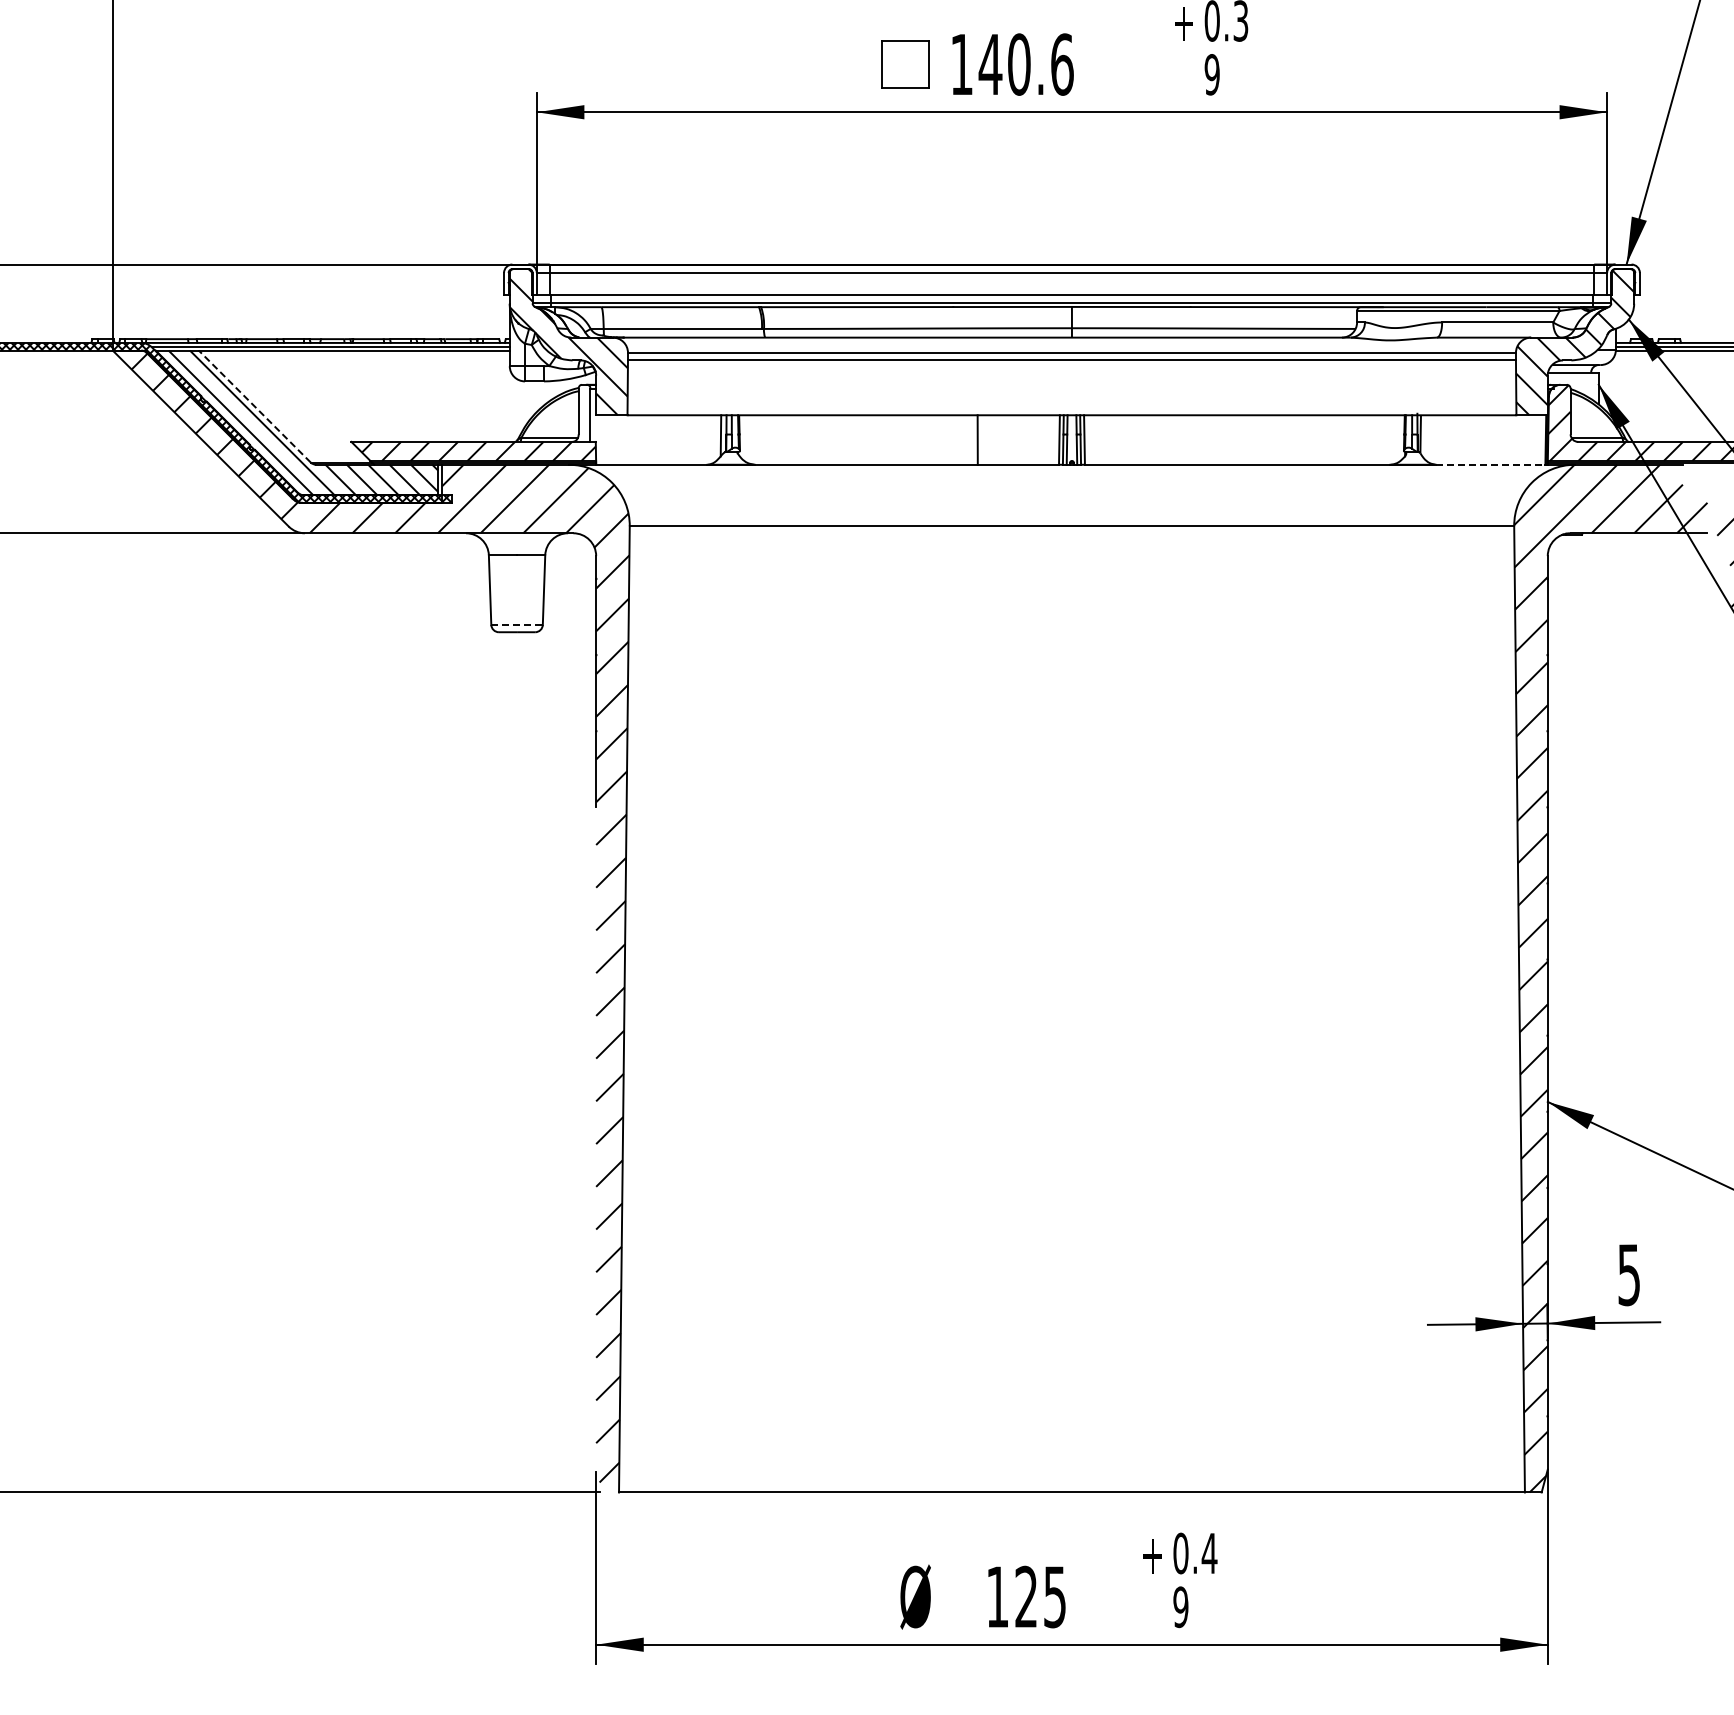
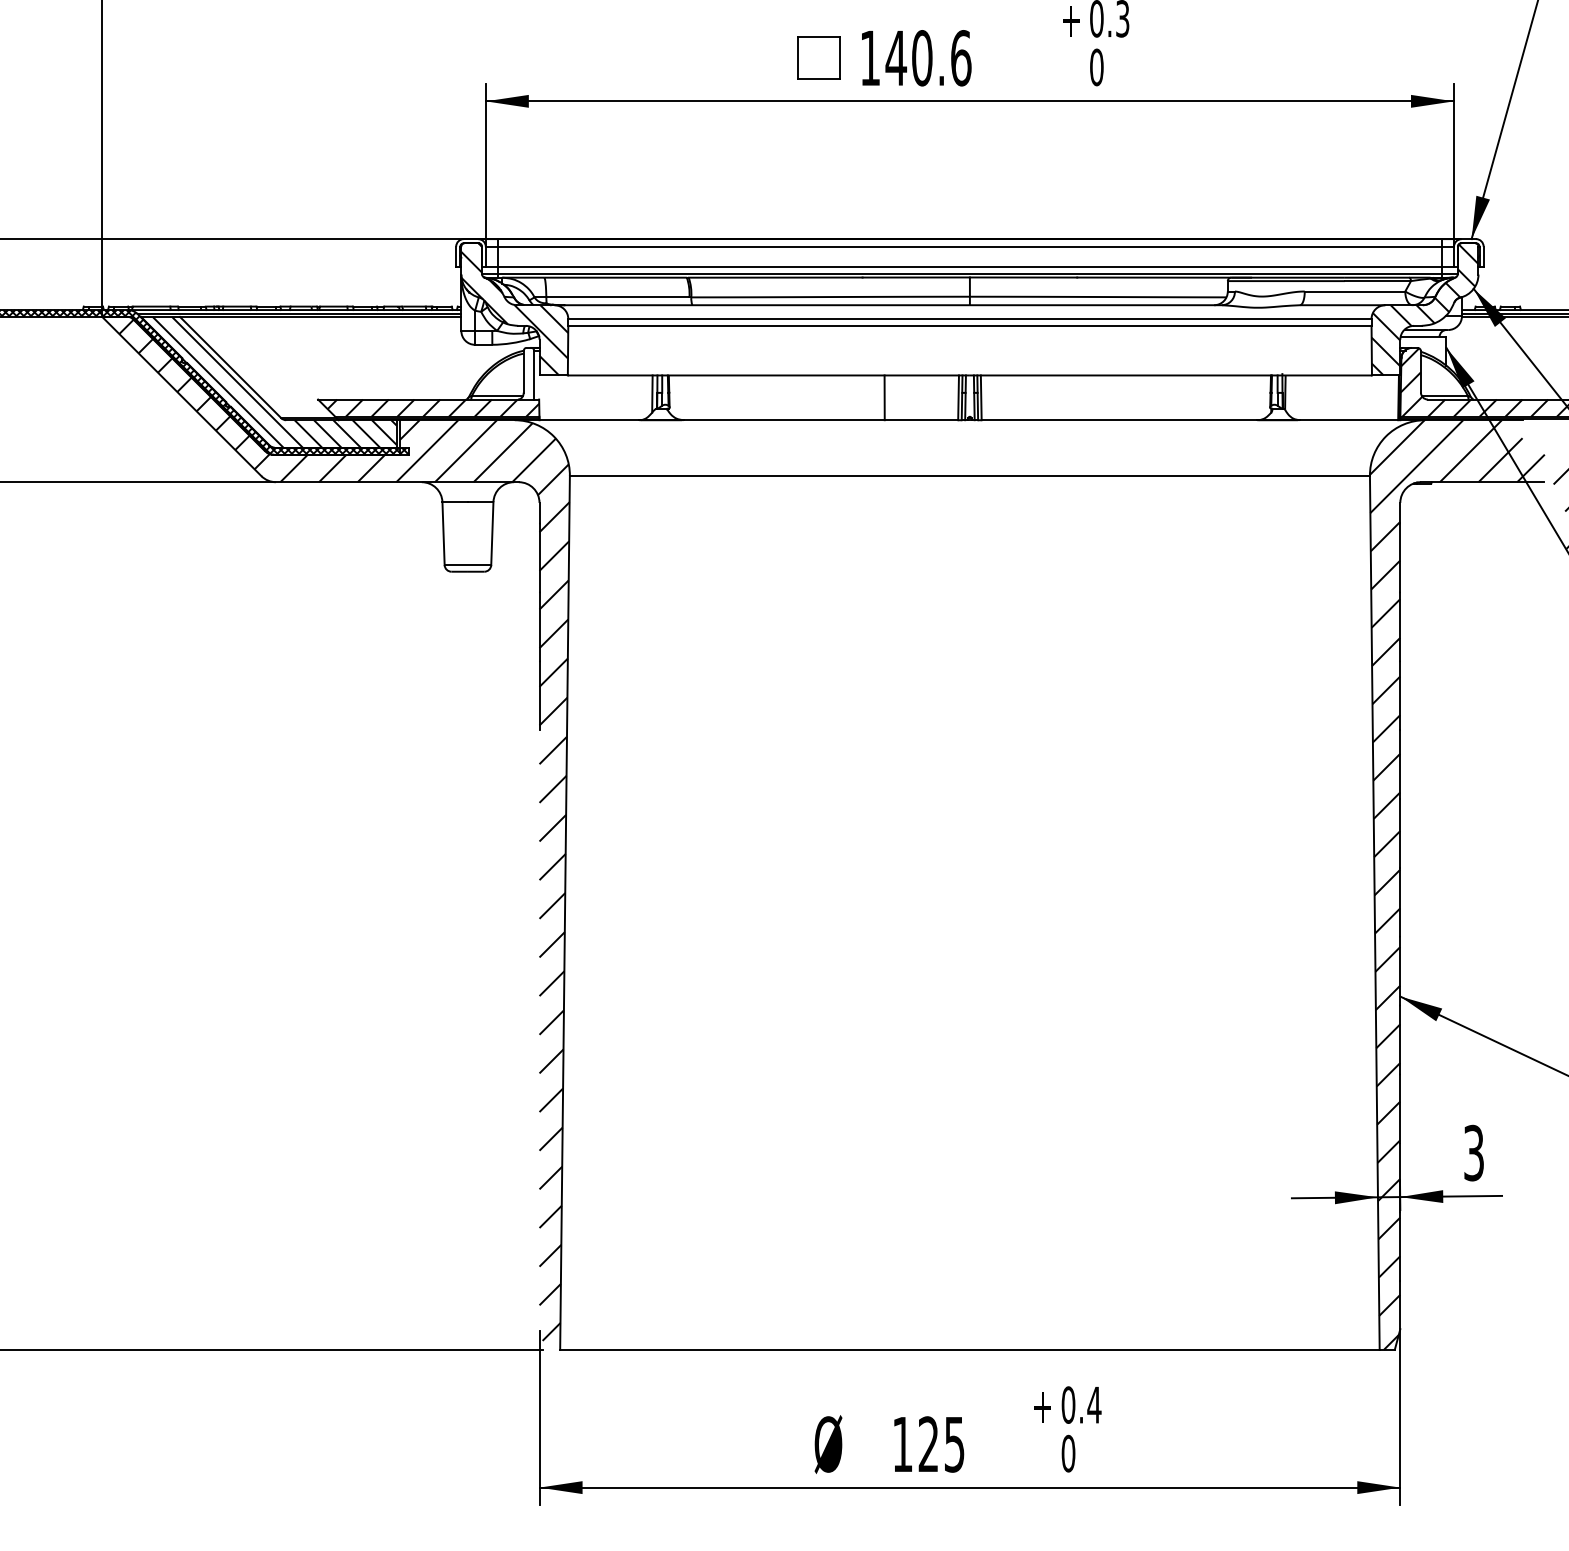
text: (1211, 74) -> (1096, 67), 9 -> 0
line: (254, 406) -> (230, 367), dashed -> solid
line: (1490, 464) -> (1348, 419), dashed -> solid
line: (517, 624) -> (468, 564), dashed -> solid
text: (1629, 1274) -> (1474, 1152), 5 -> 3
text: (1180, 1607) -> (1068, 1453), 9 -> 0

